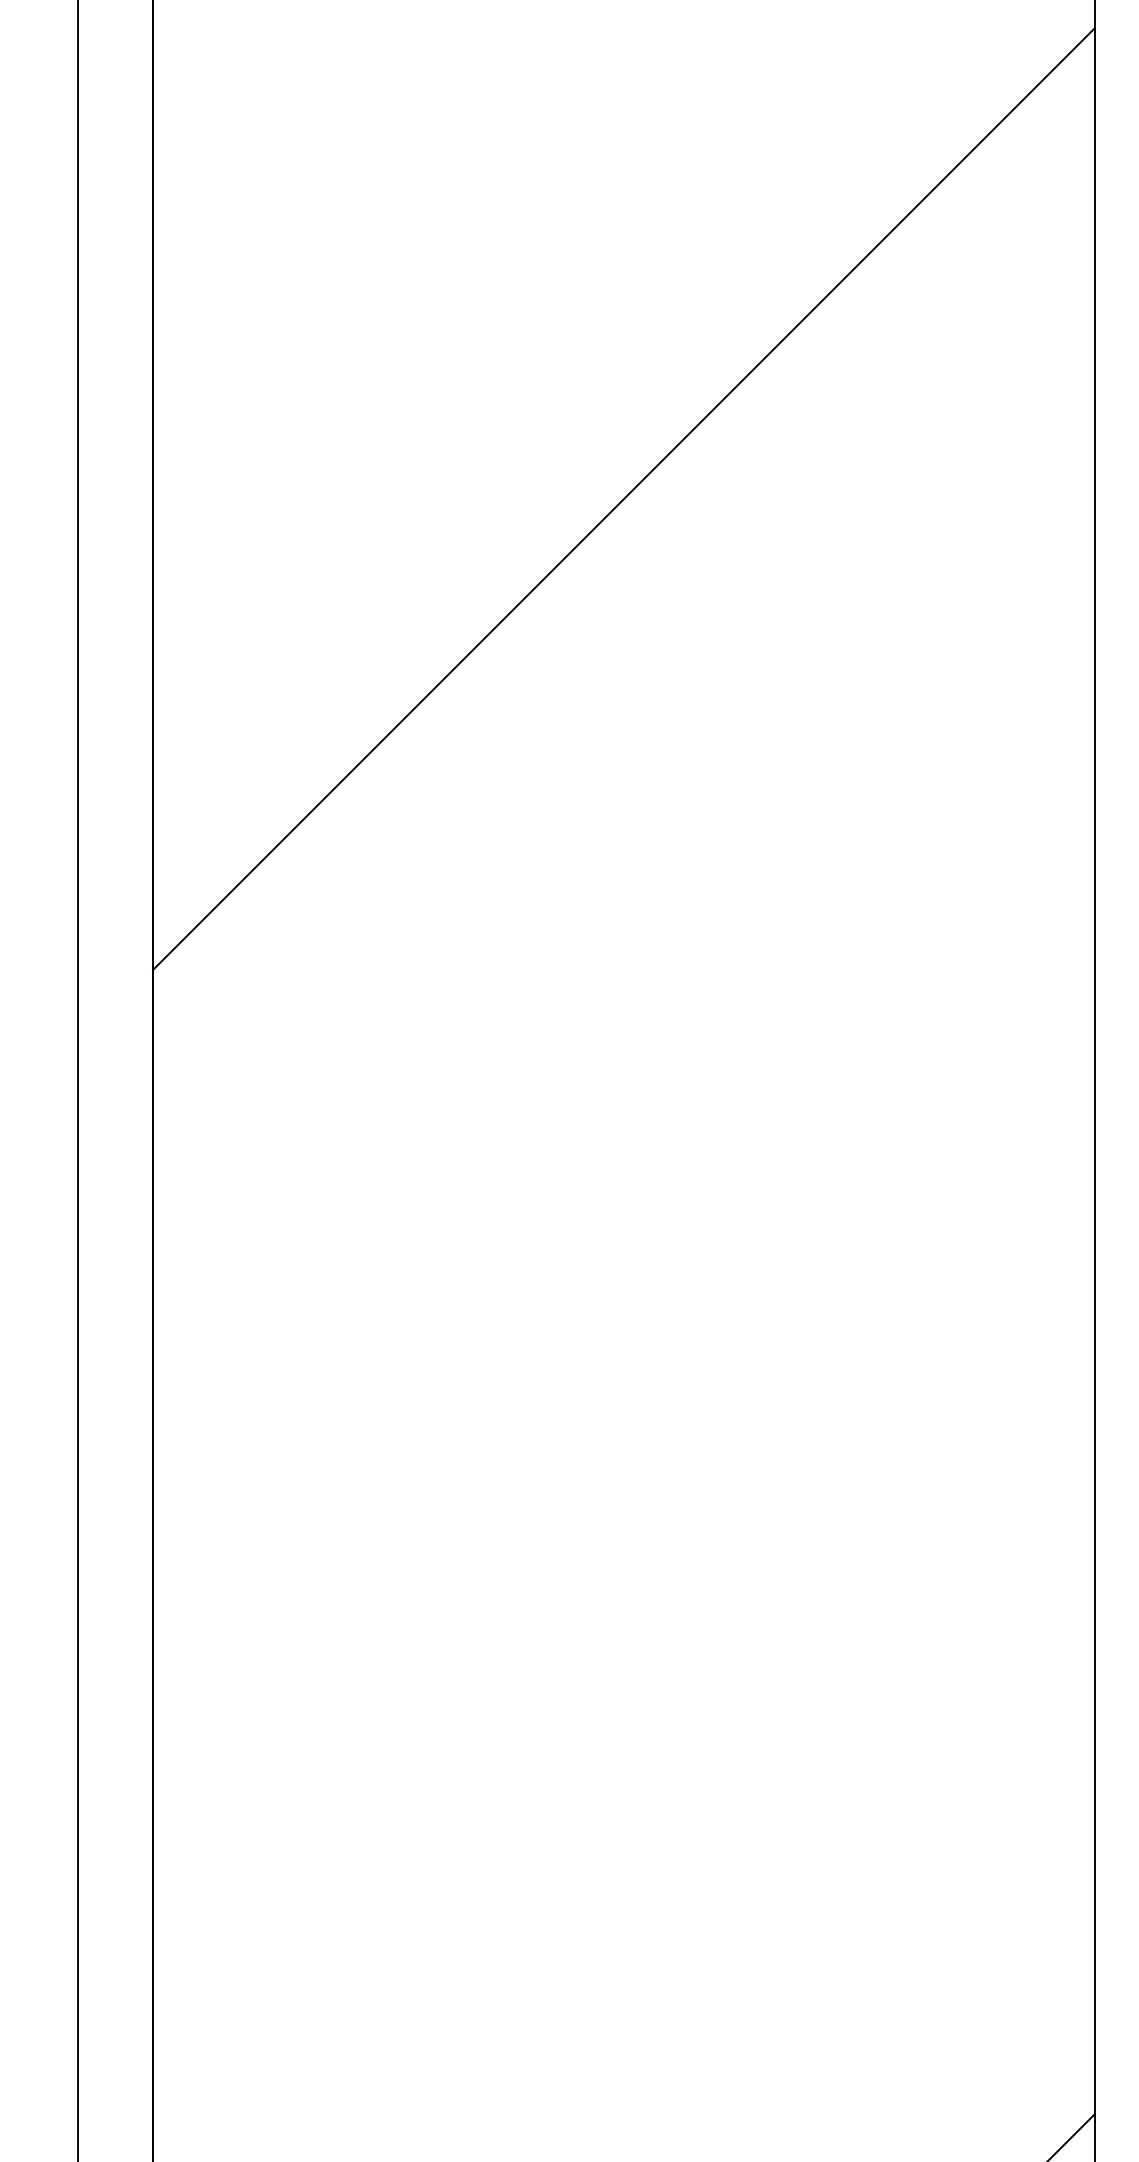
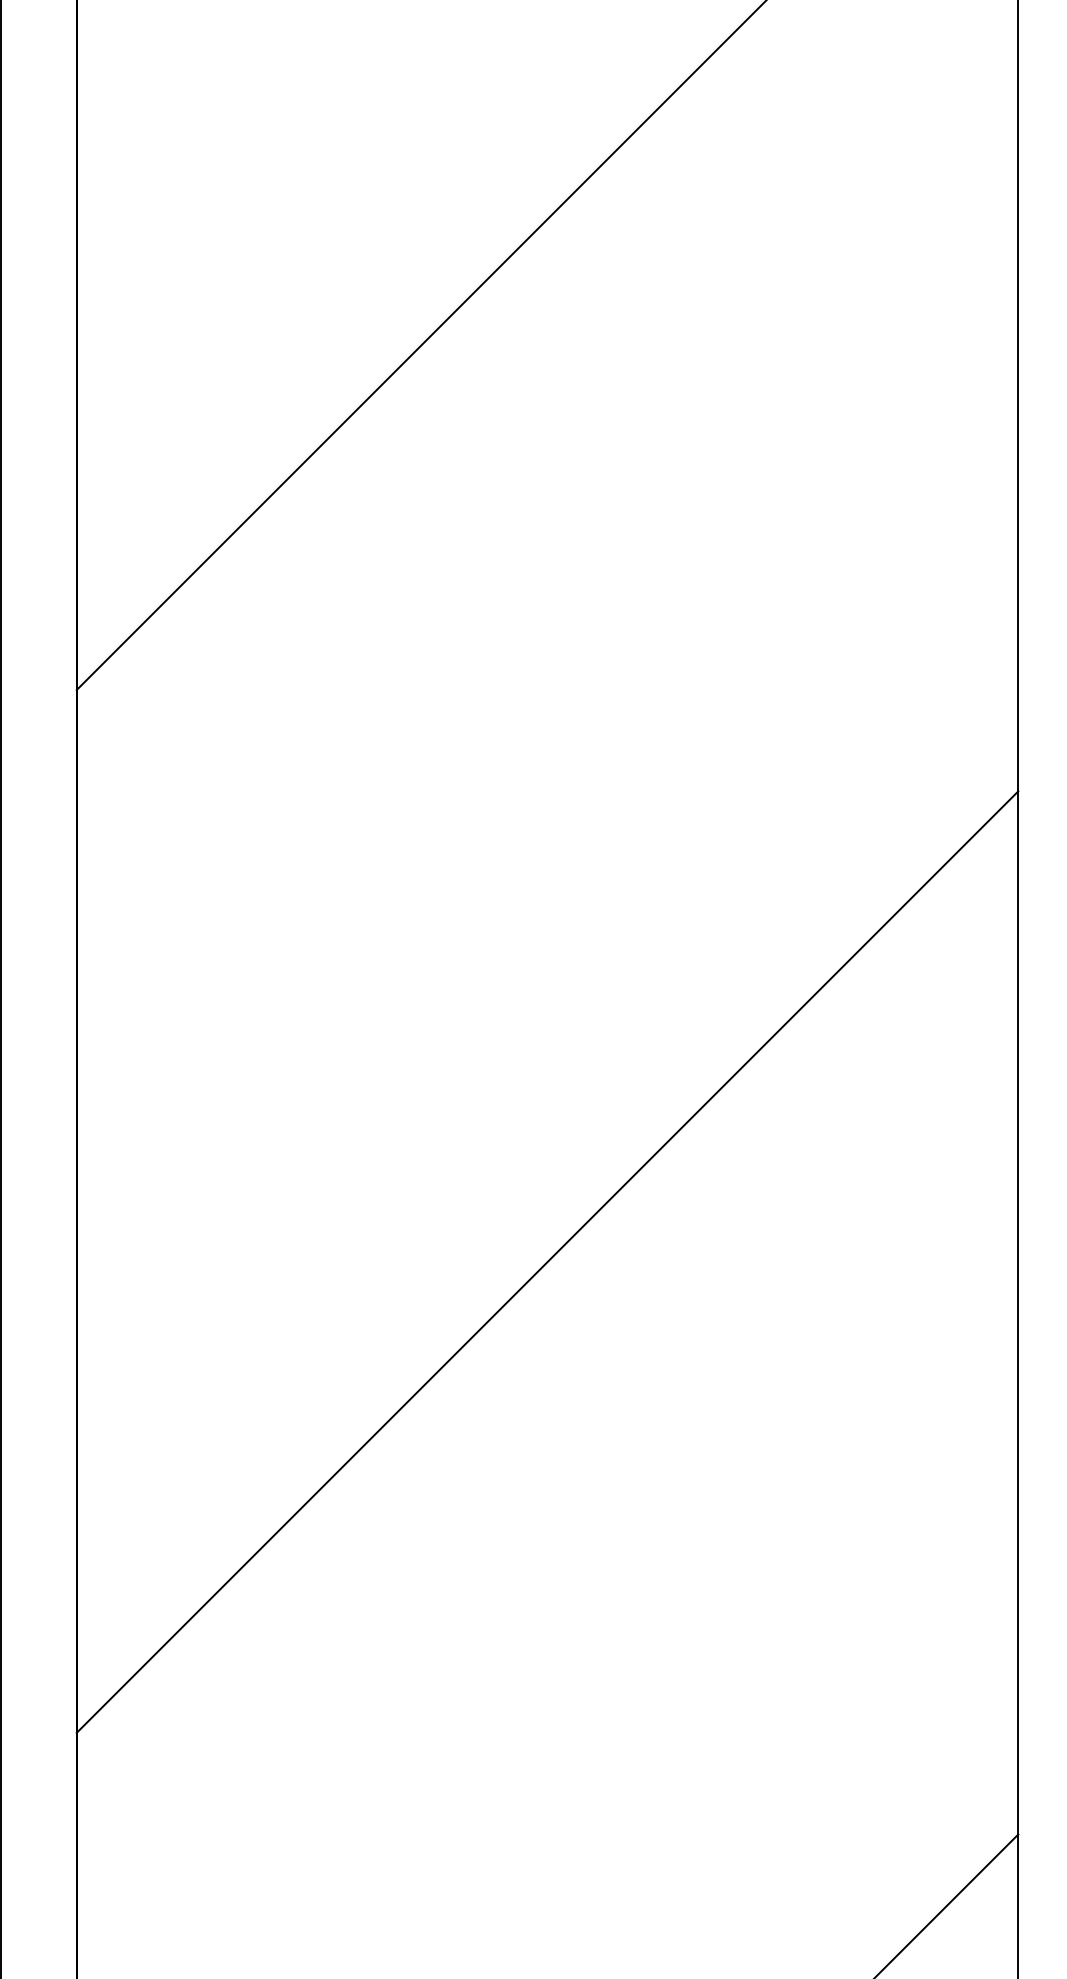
line: (623, 1541) -> (547, 1261), added

